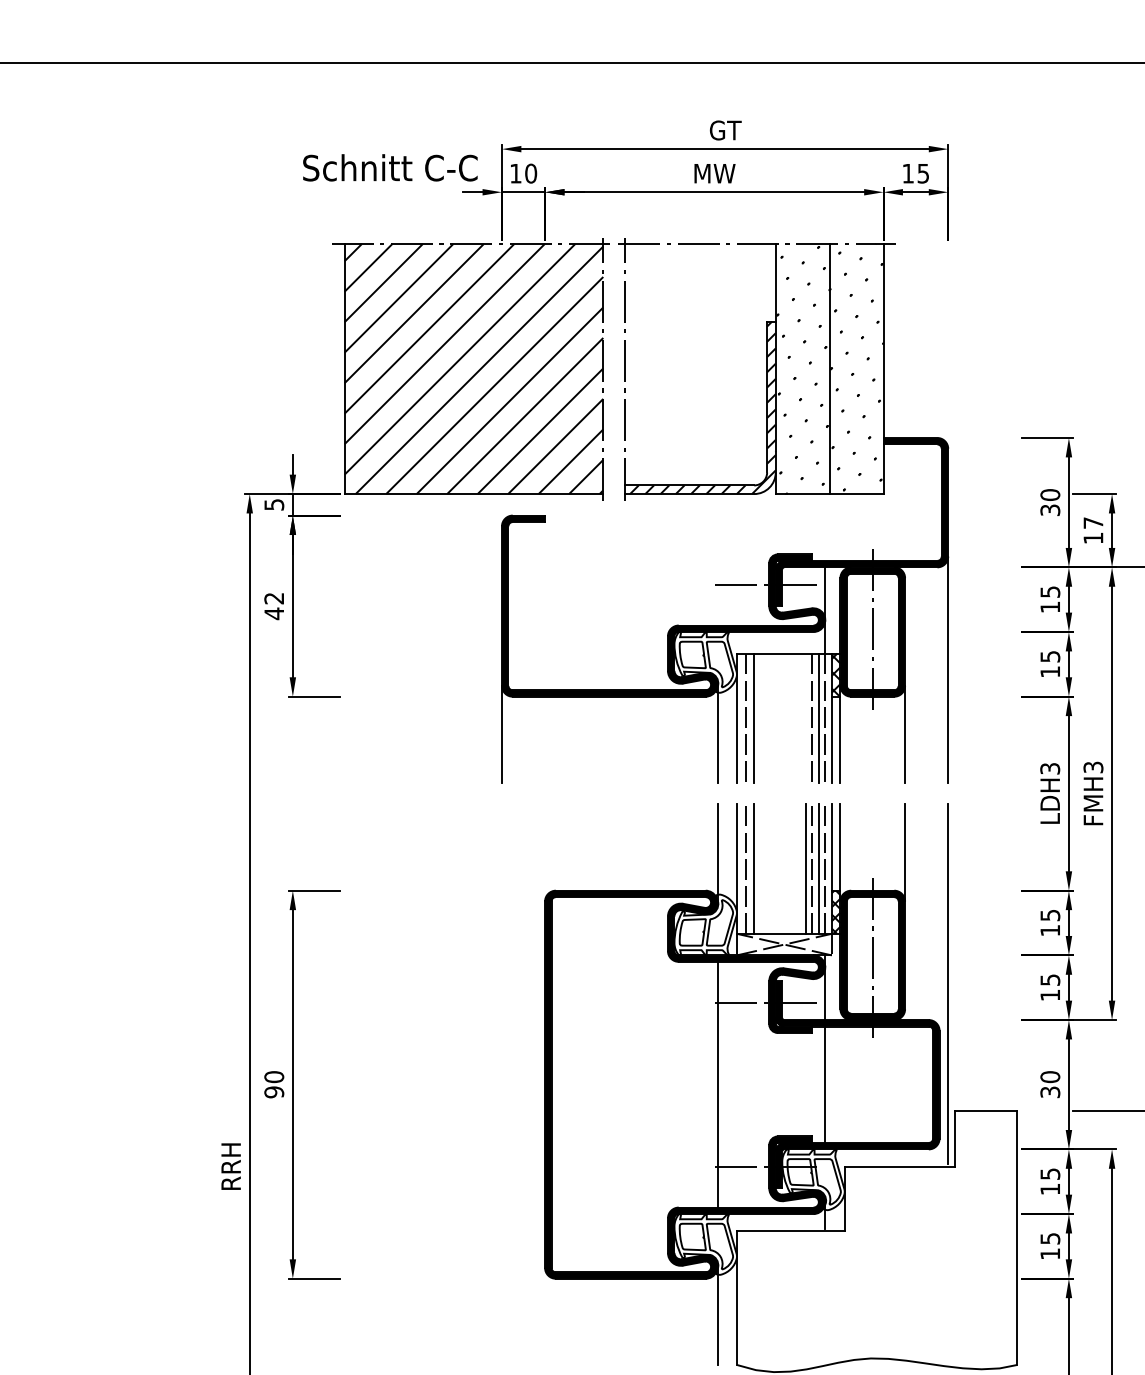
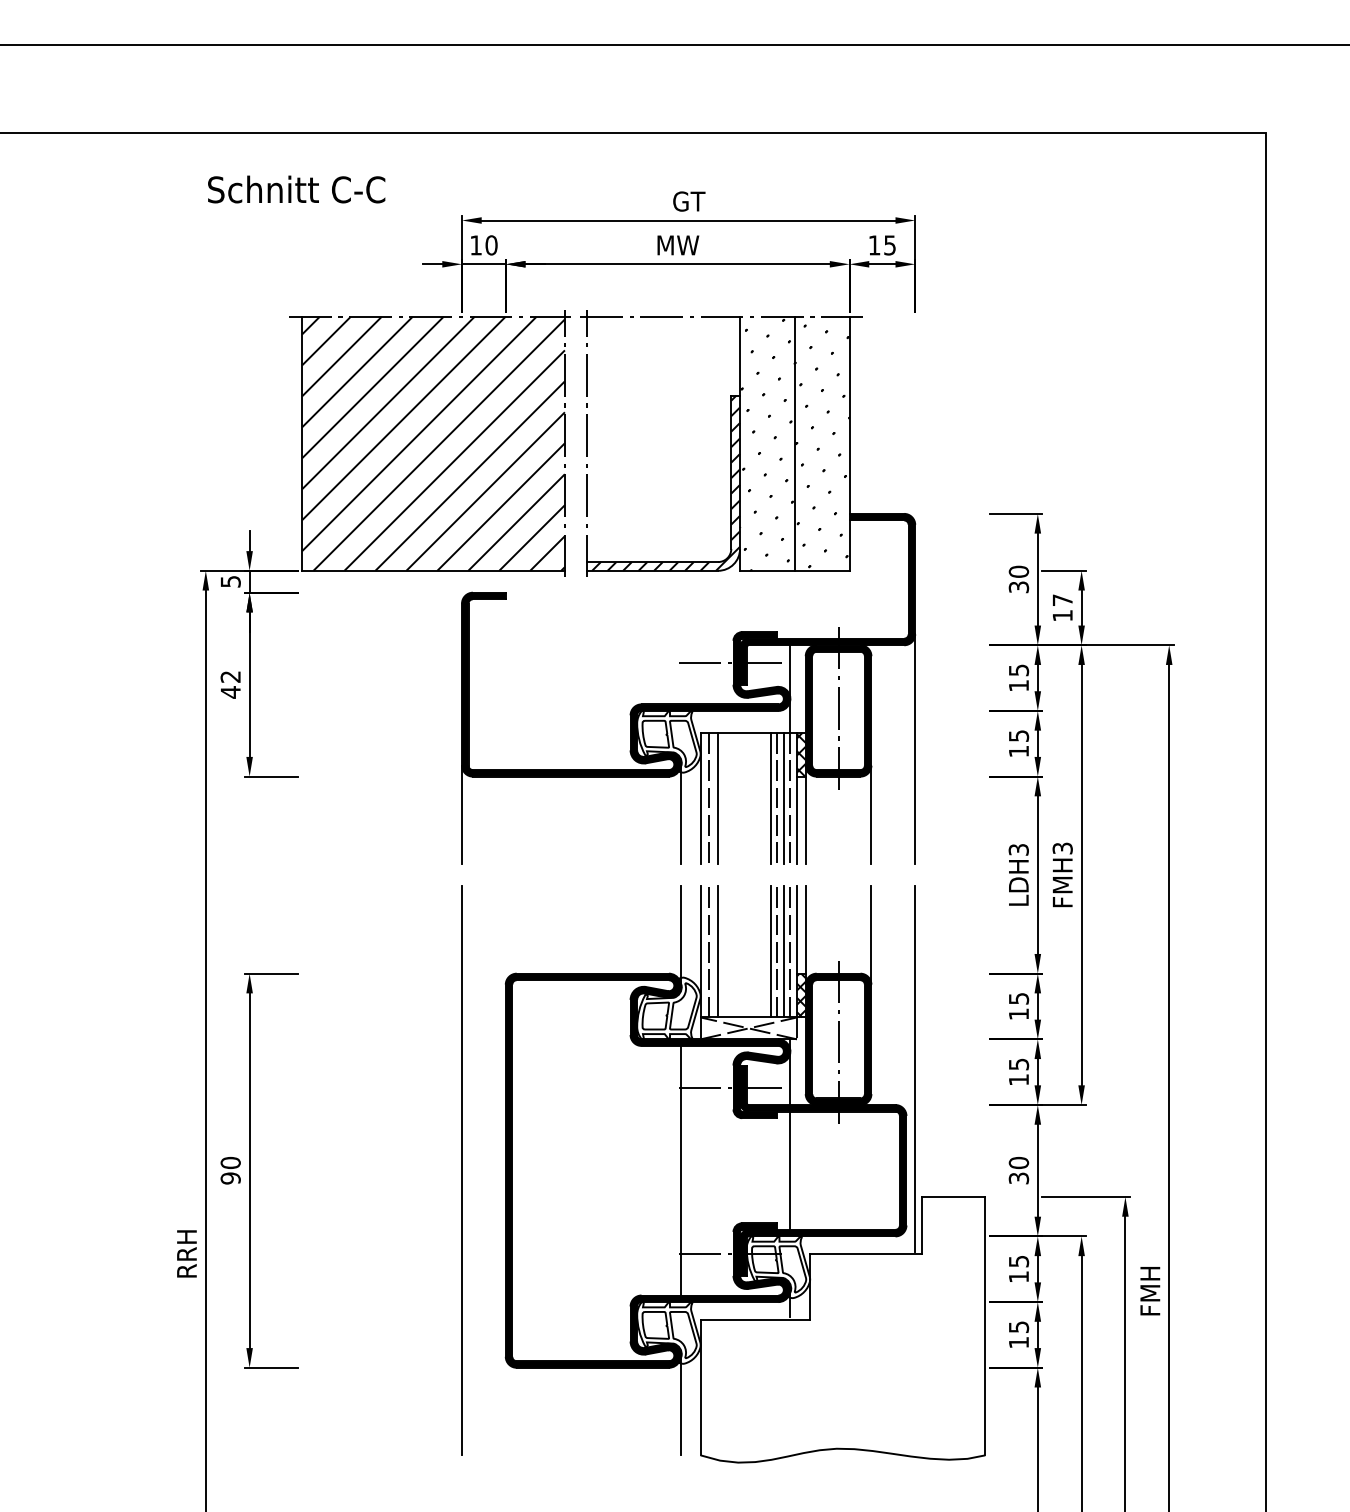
text: (390, 167) -> (296, 189), moved
line: (805, 718) -> (770, 798), added
line: (501, 1084) -> (461, 1170), added

